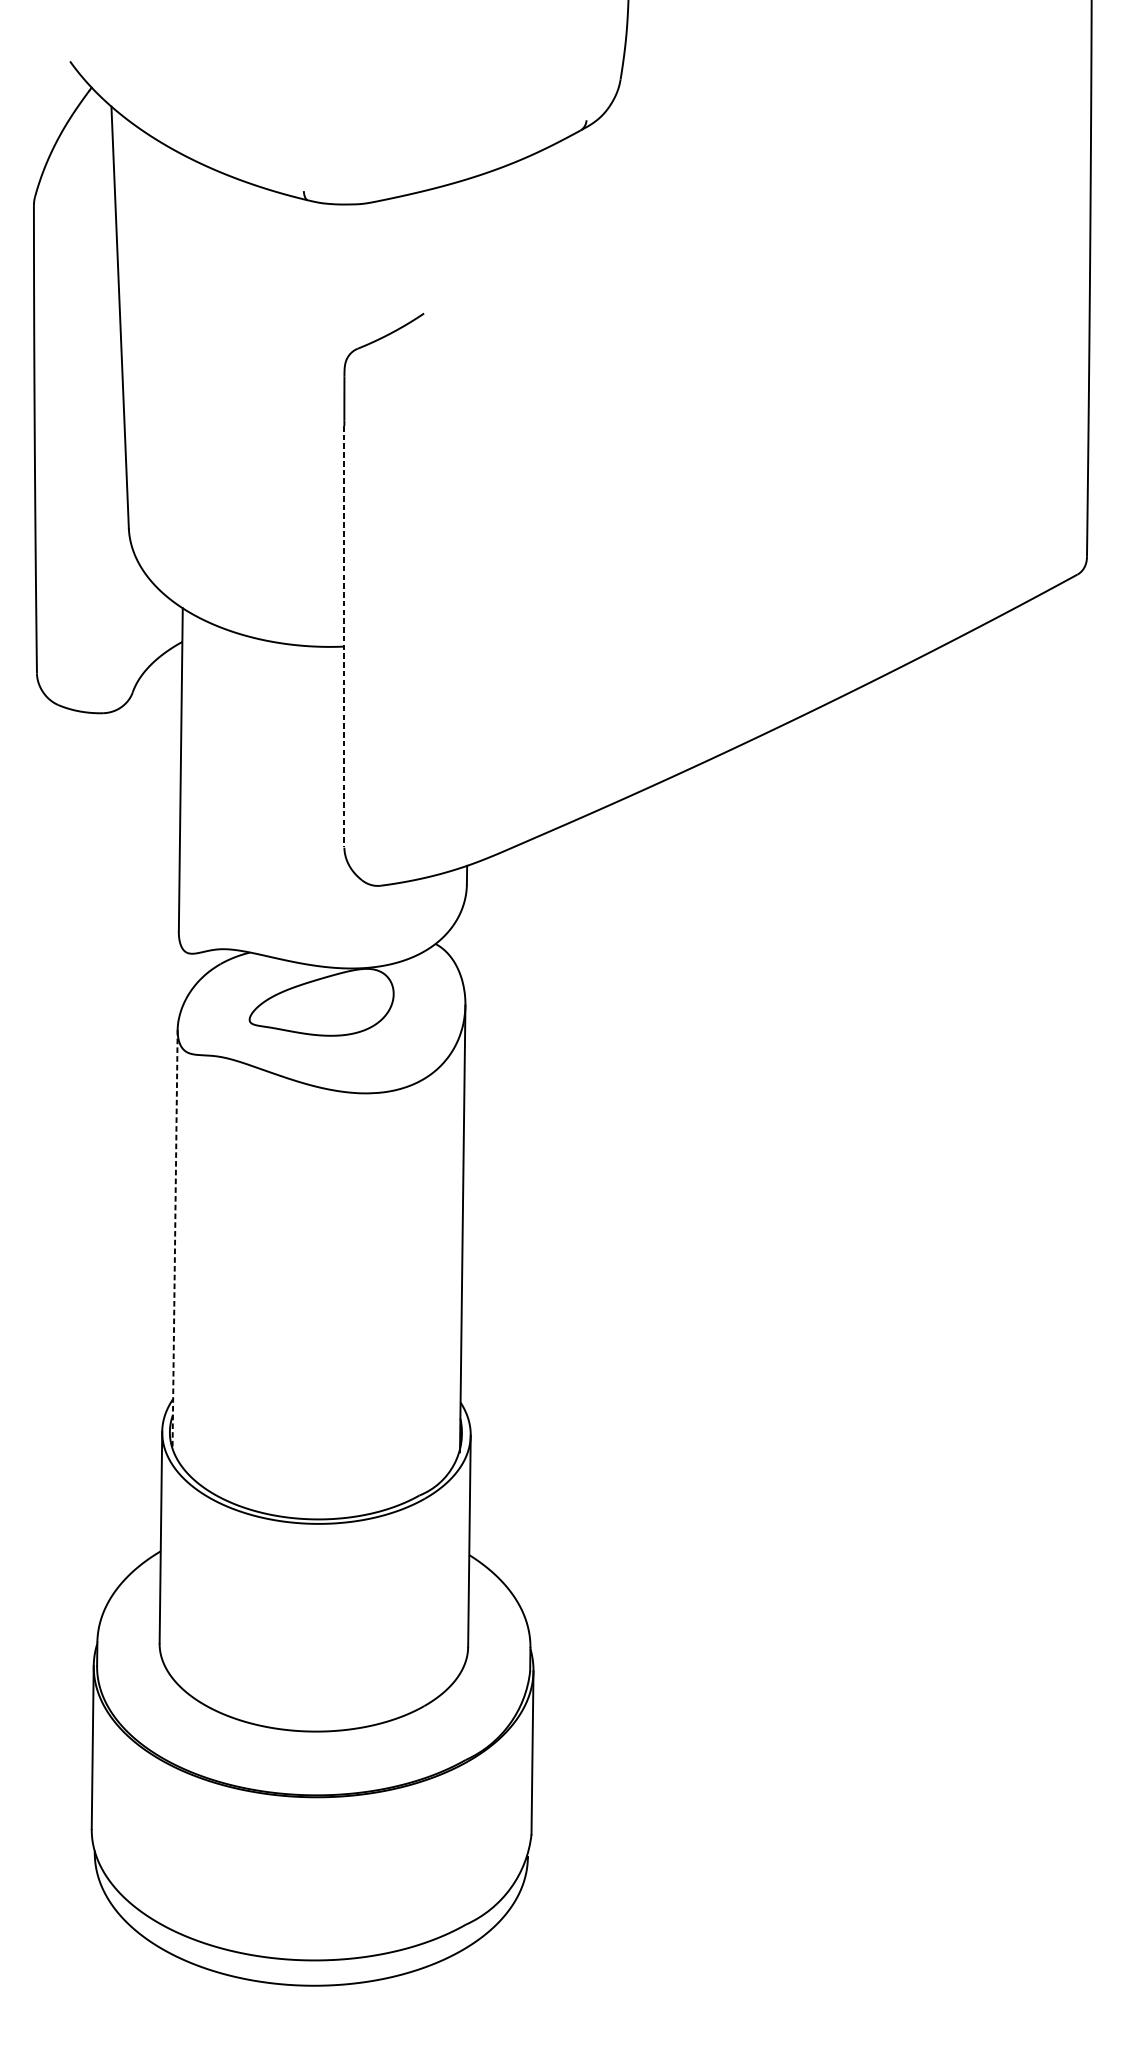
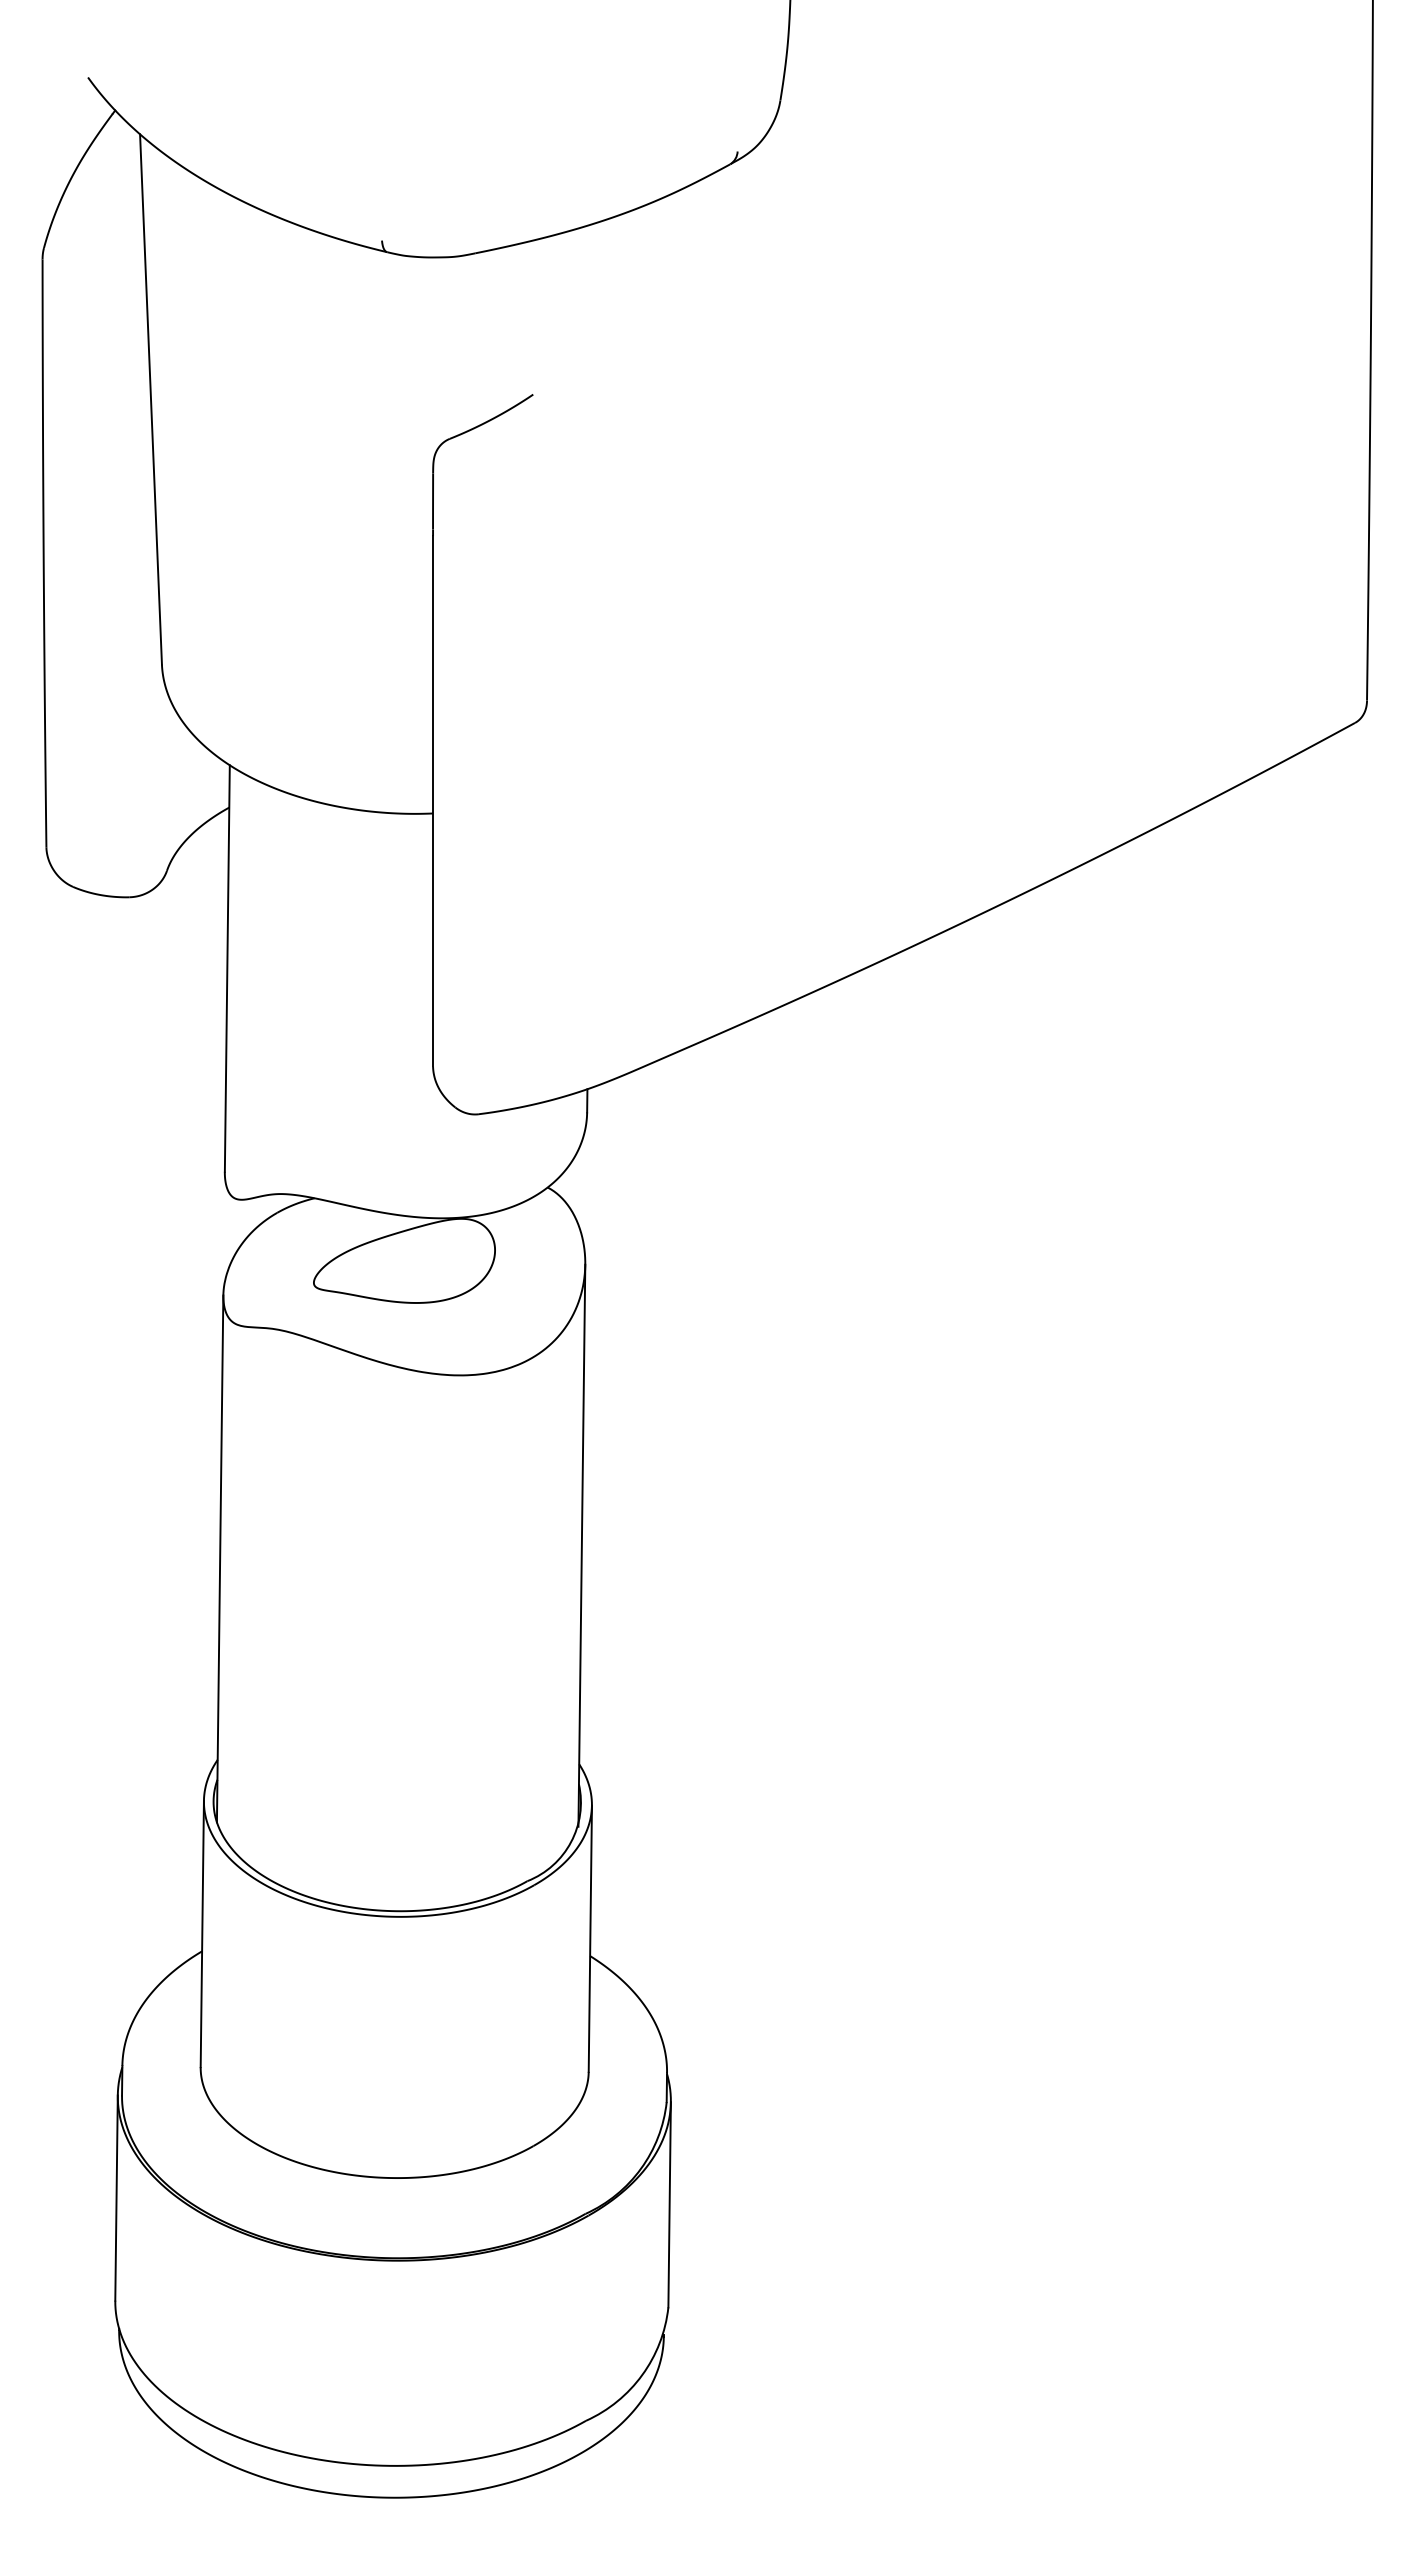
line: (344, 636) -> (433, 800), dashed -> solid
line: (175, 1239) -> (220, 1559), dashed -> solid

